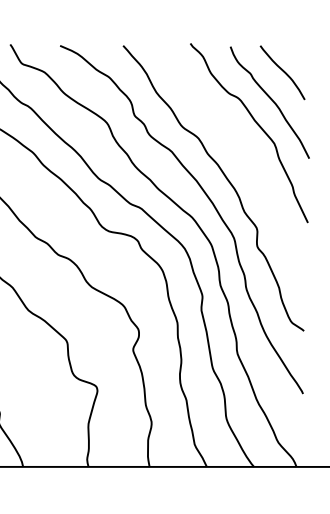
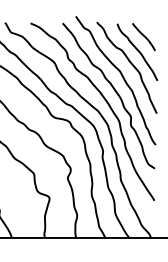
curve: (238, 150) -> (121, 76), added

